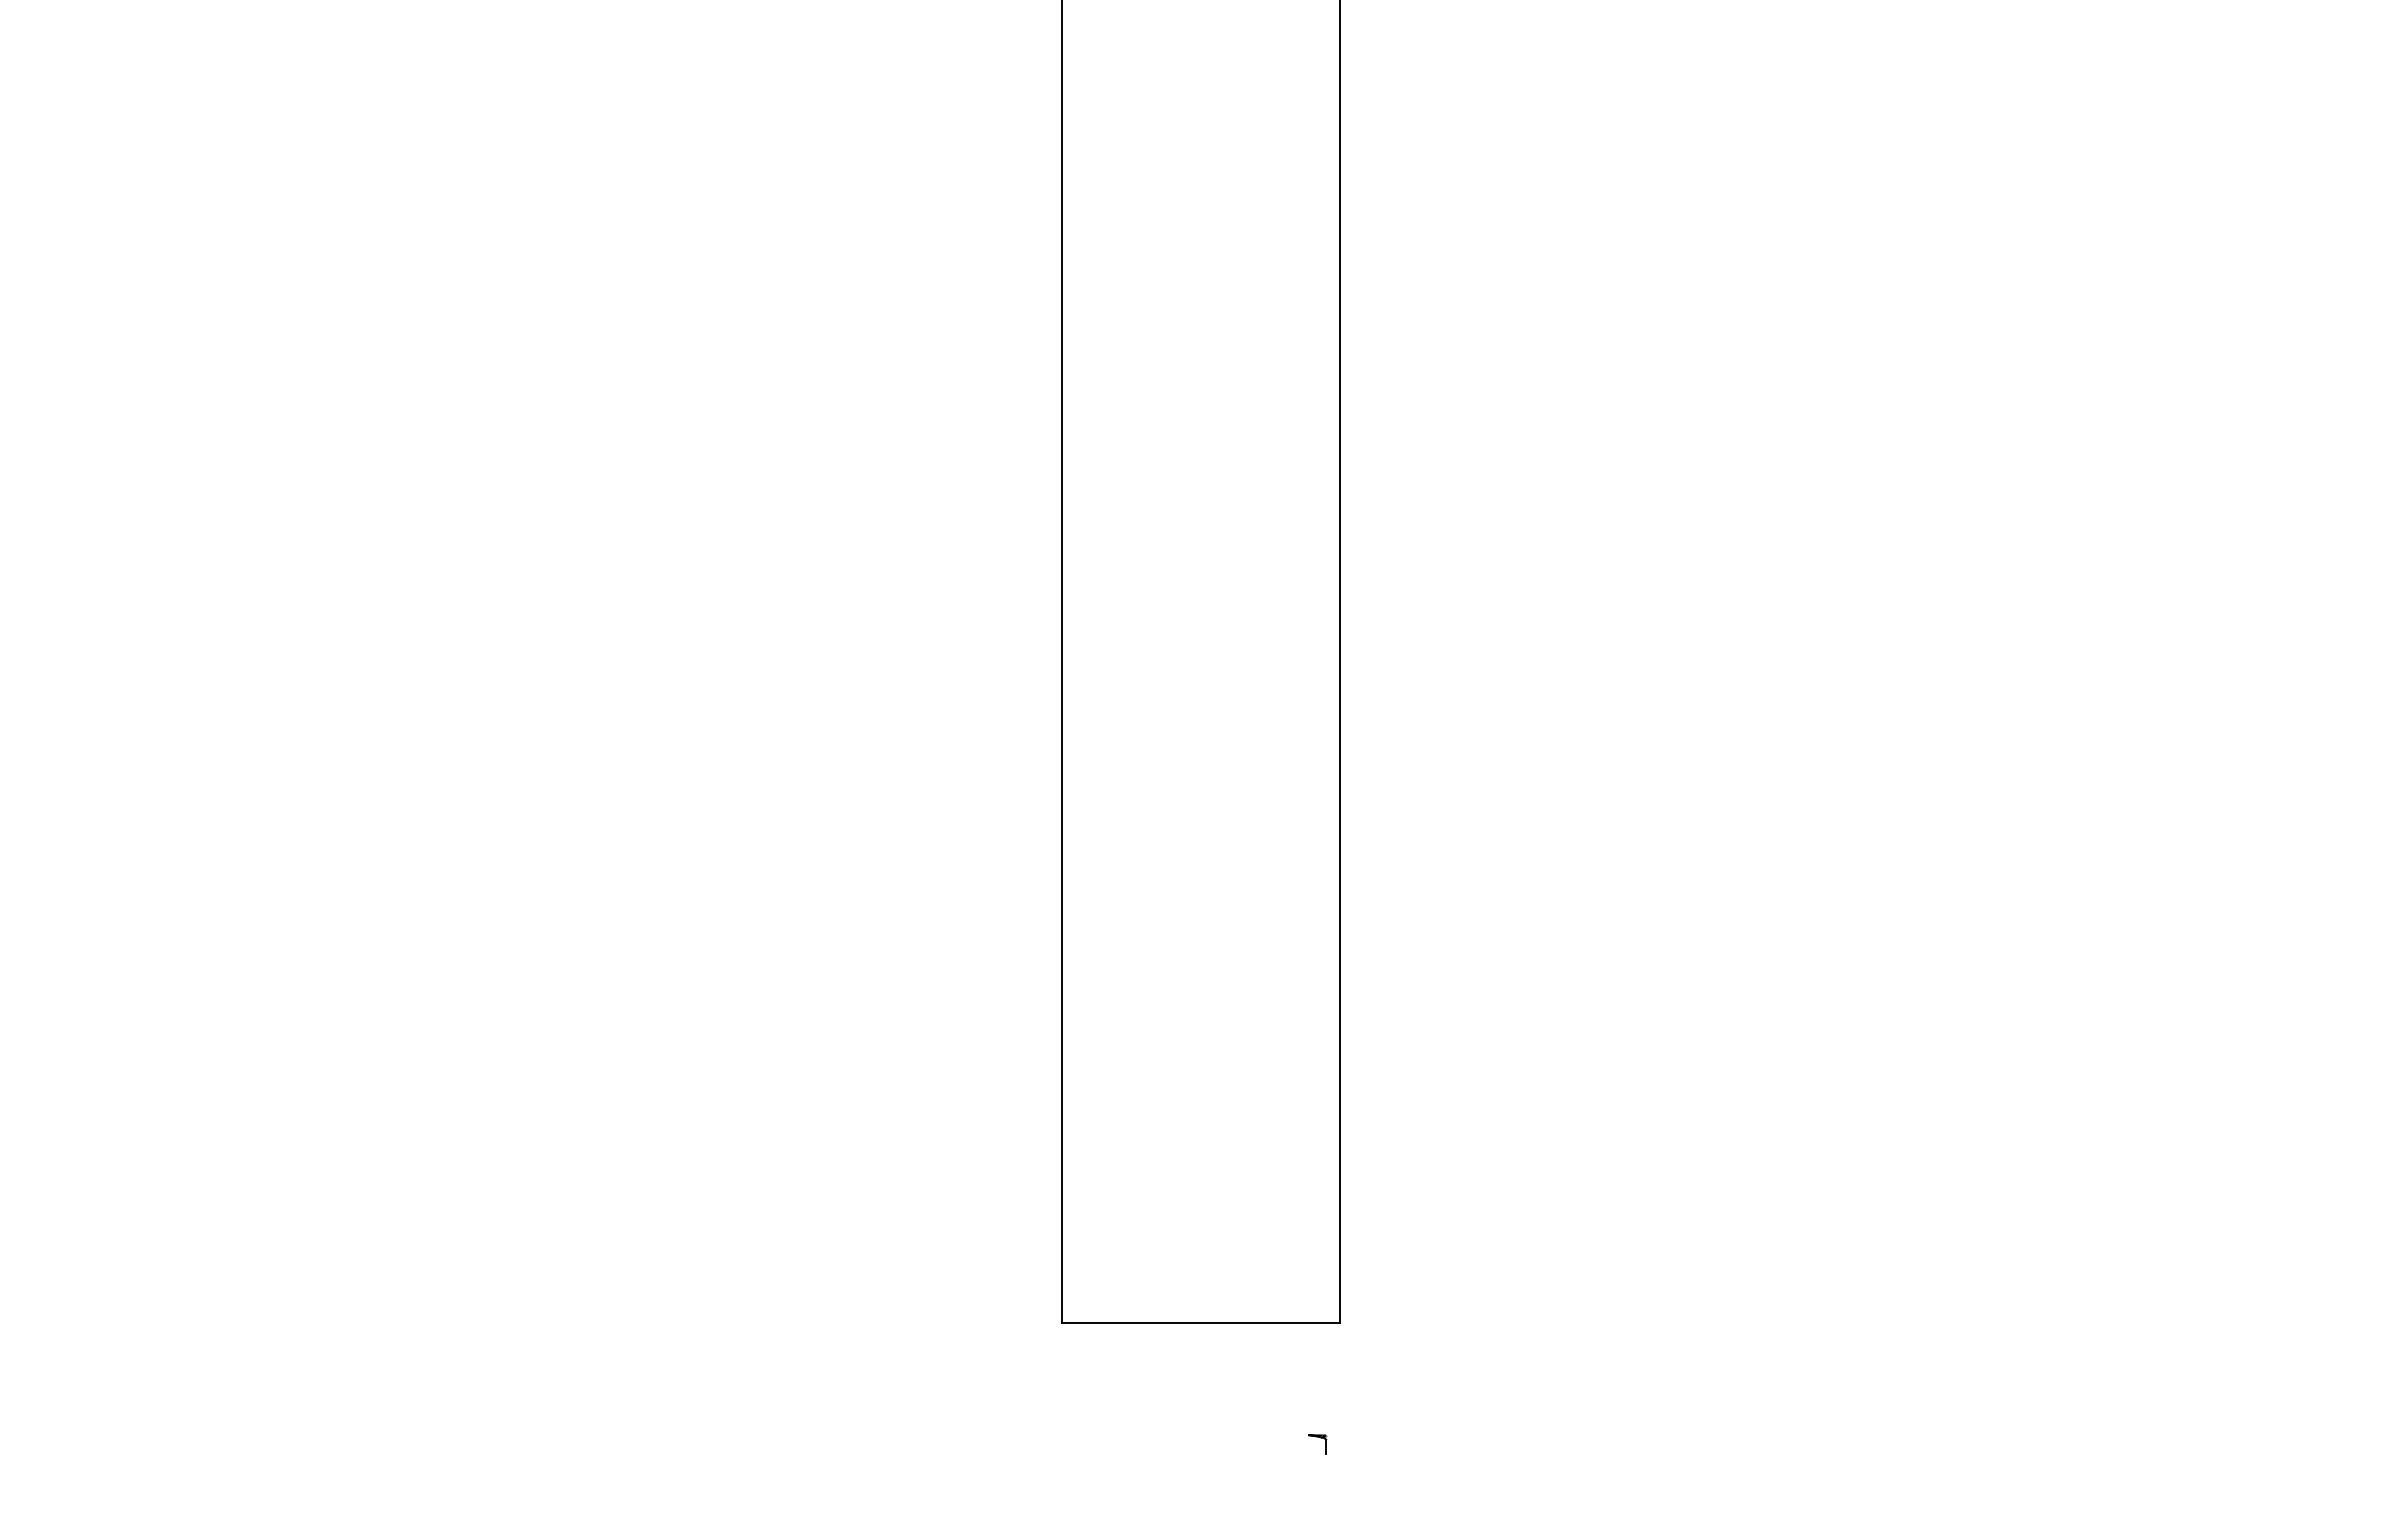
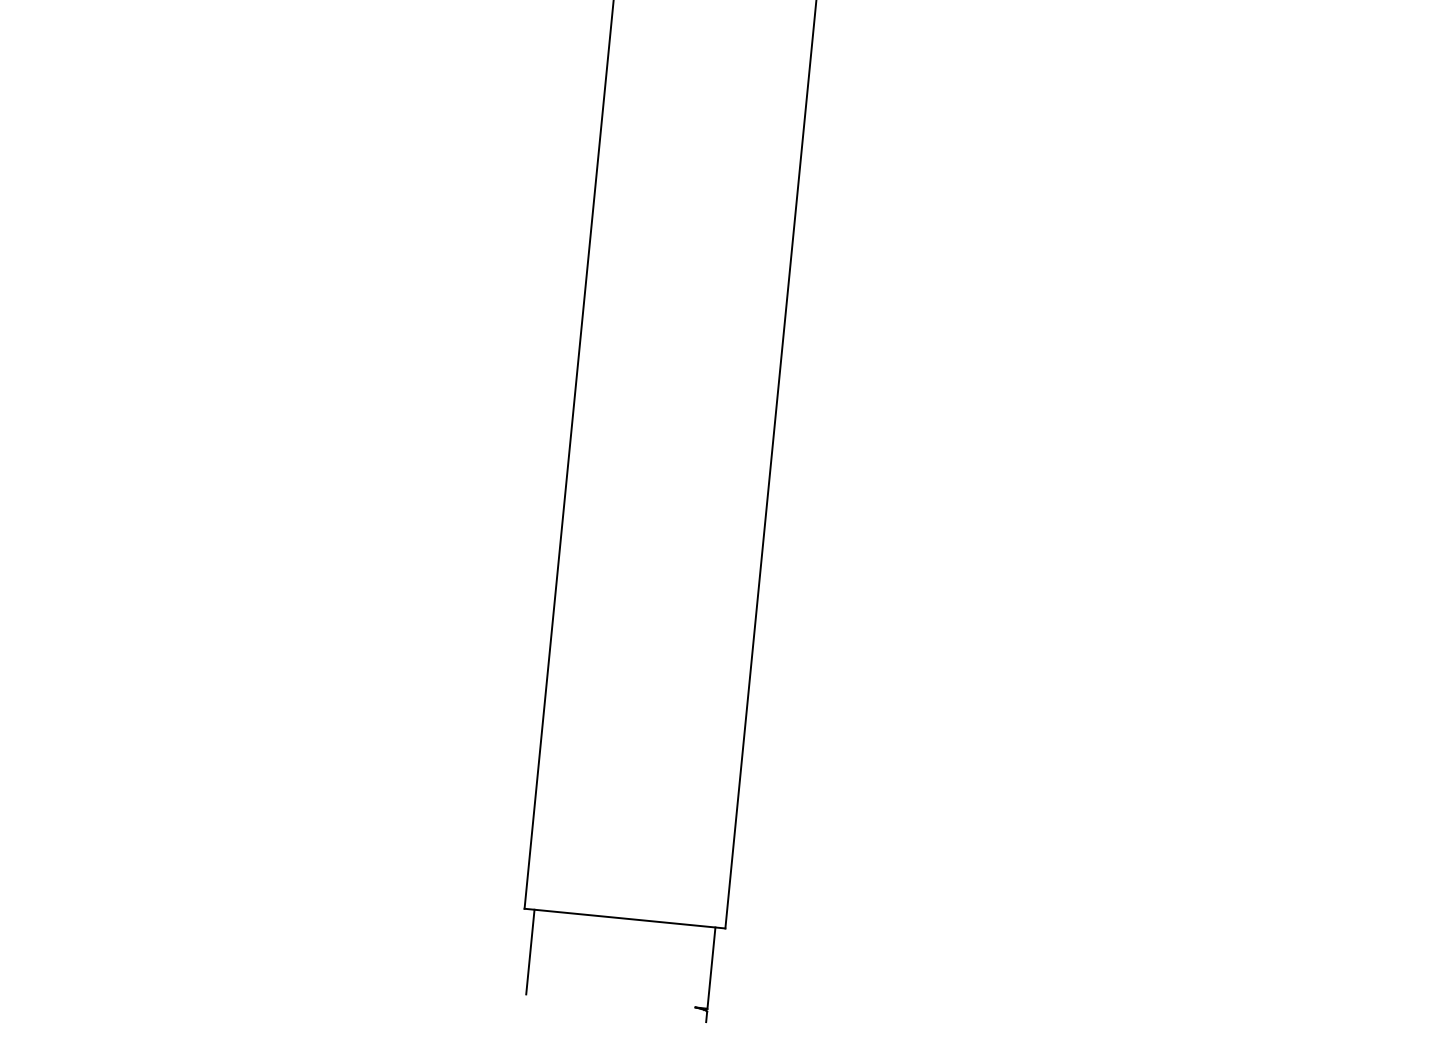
line: (1326, 1378) -> (711, 967), added
line: (1075, 1381) -> (530, 952), added

